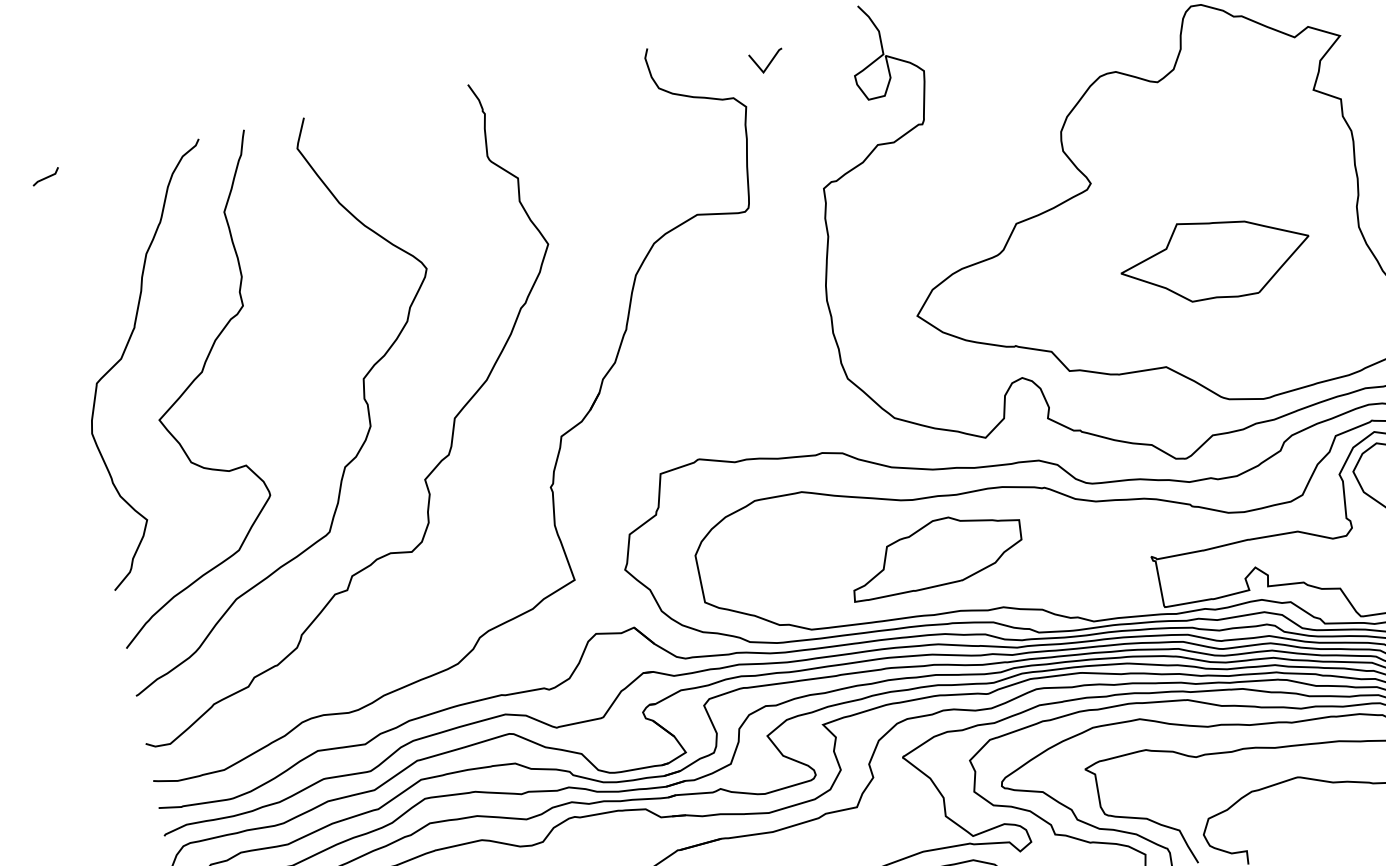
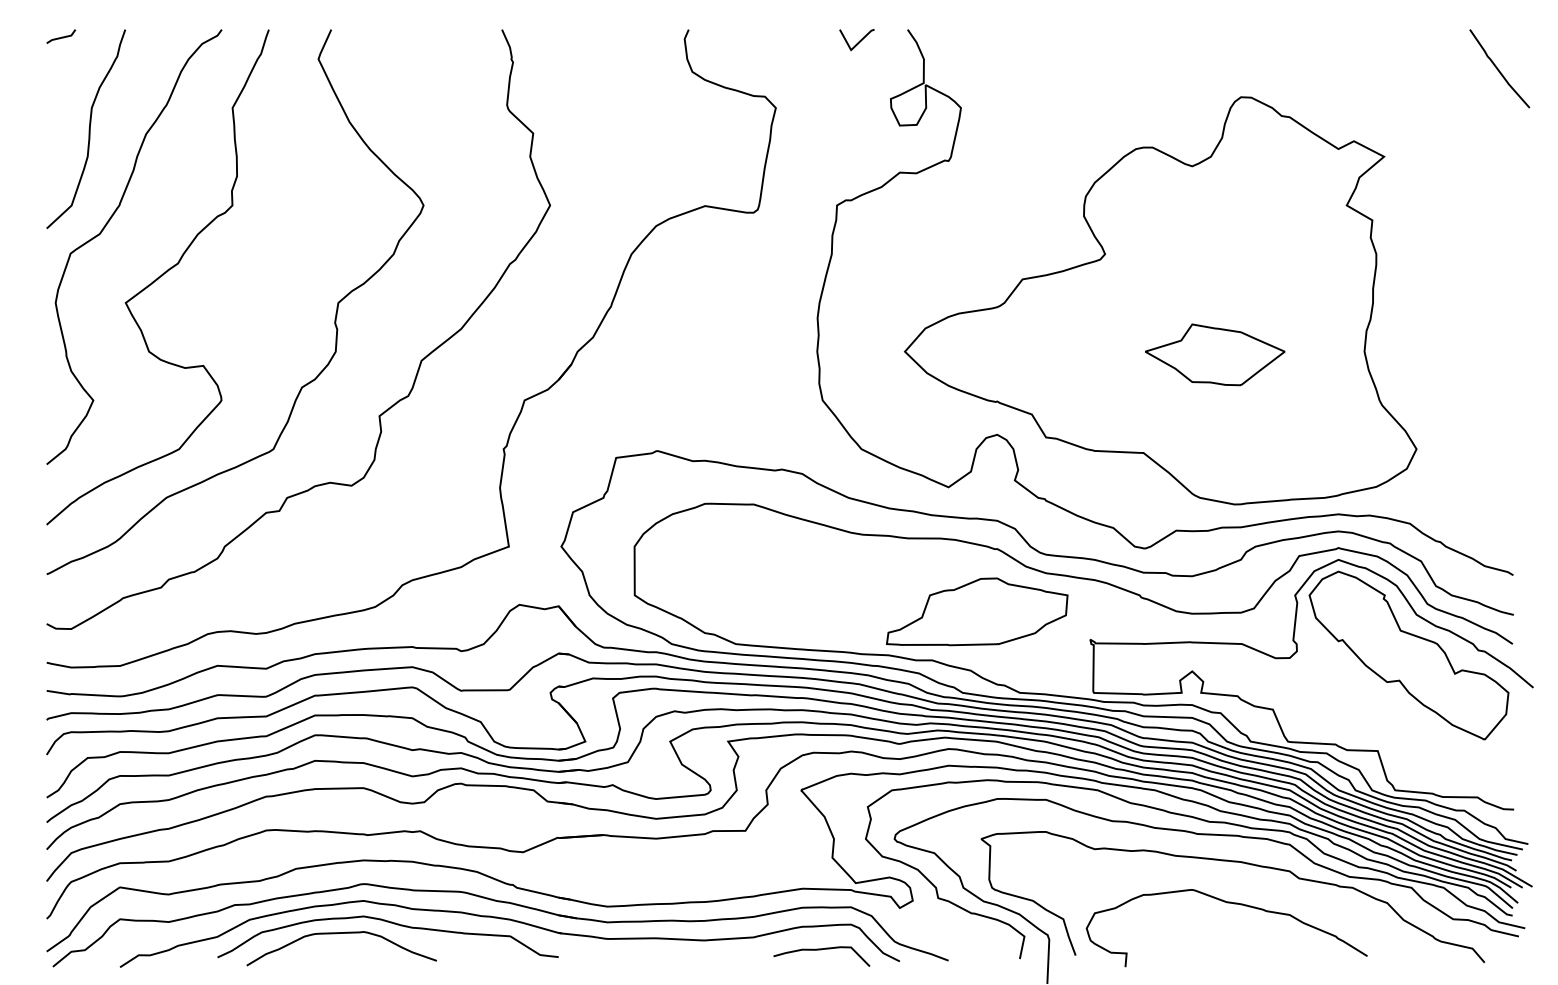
line: (768, 62) -> (858, 41), moved
part: (1216, 258) -> (1215, 354), size x0.71
curve: (89, 259) -> (88, 128), added
part: (935, 553) -> (977, 611), moved

